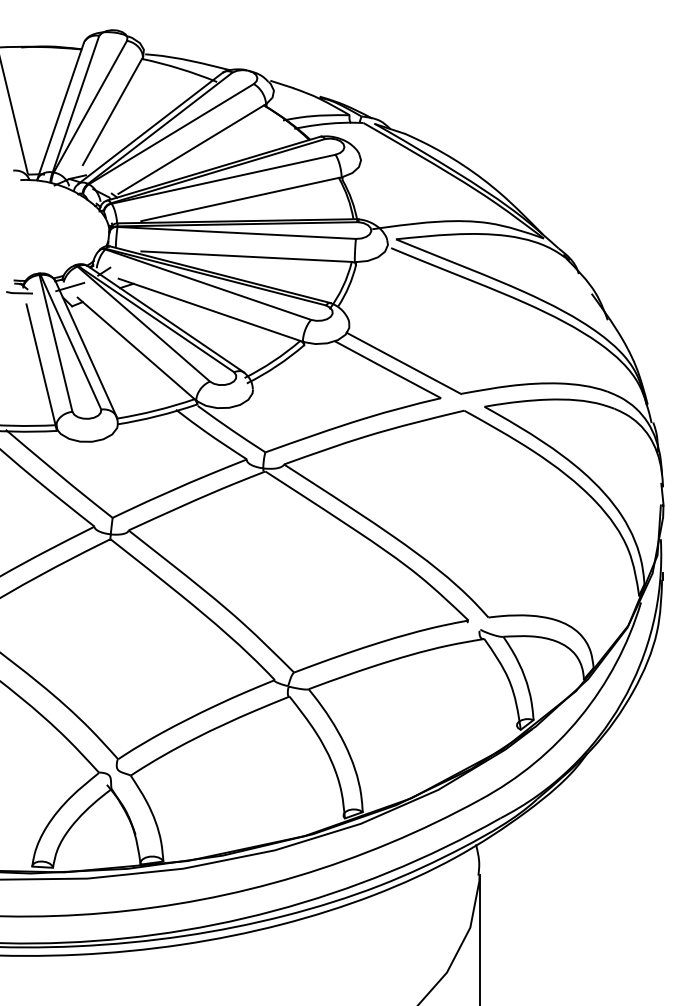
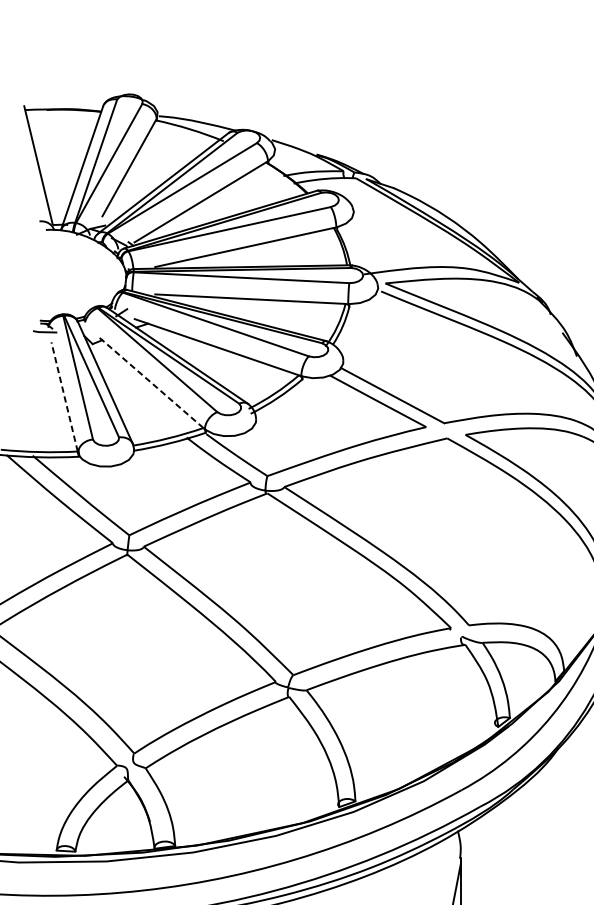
line: (70, 286) -> (91, 326), removed
line: (135, 348) -> (149, 382), solid -> dashed
line: (40, 364) -> (64, 396), solid -> dashed

